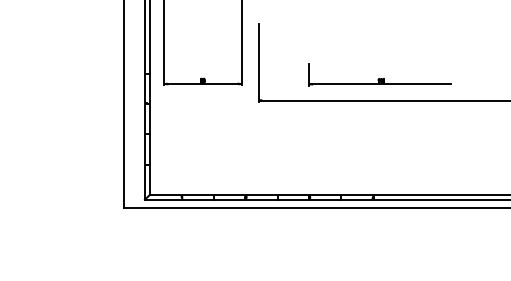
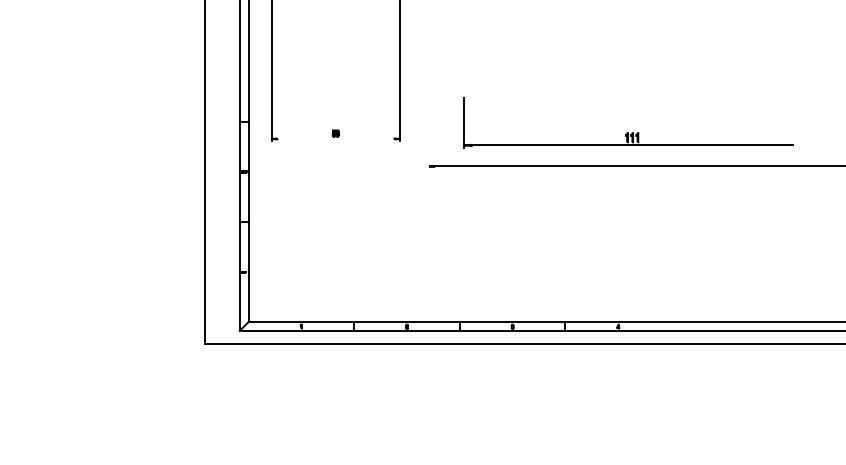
line: (259, 62) -> (429, 103), removed
part: (379, 74) -> (628, 123), size x1.4
line: (202, 84) -> (335, 139), removed

